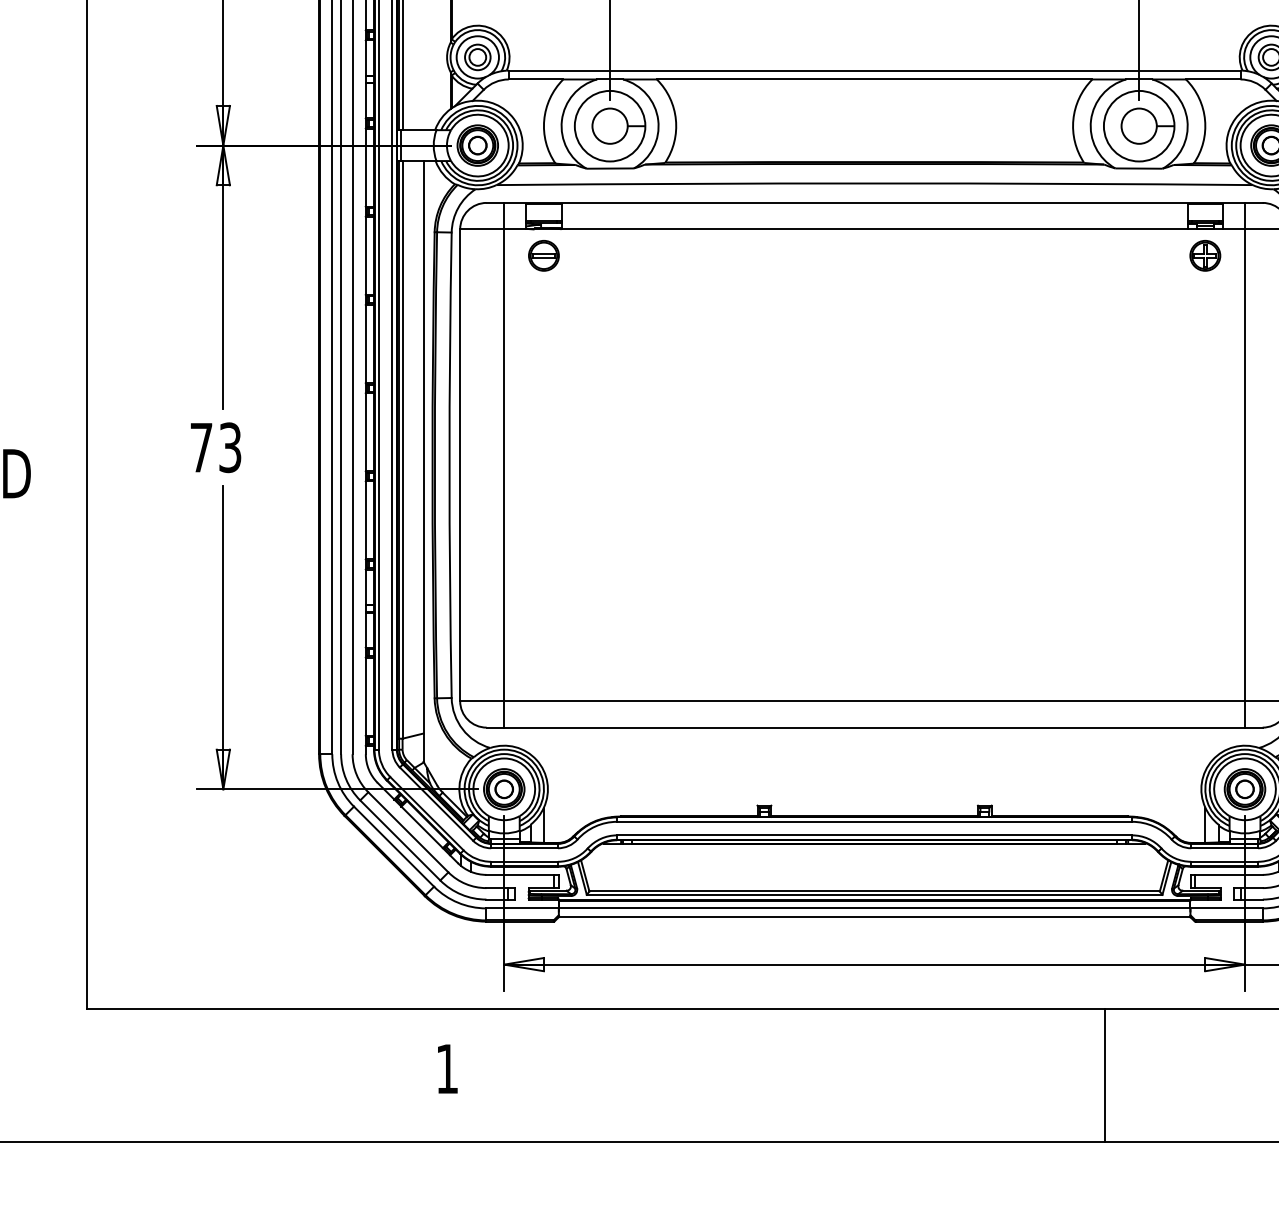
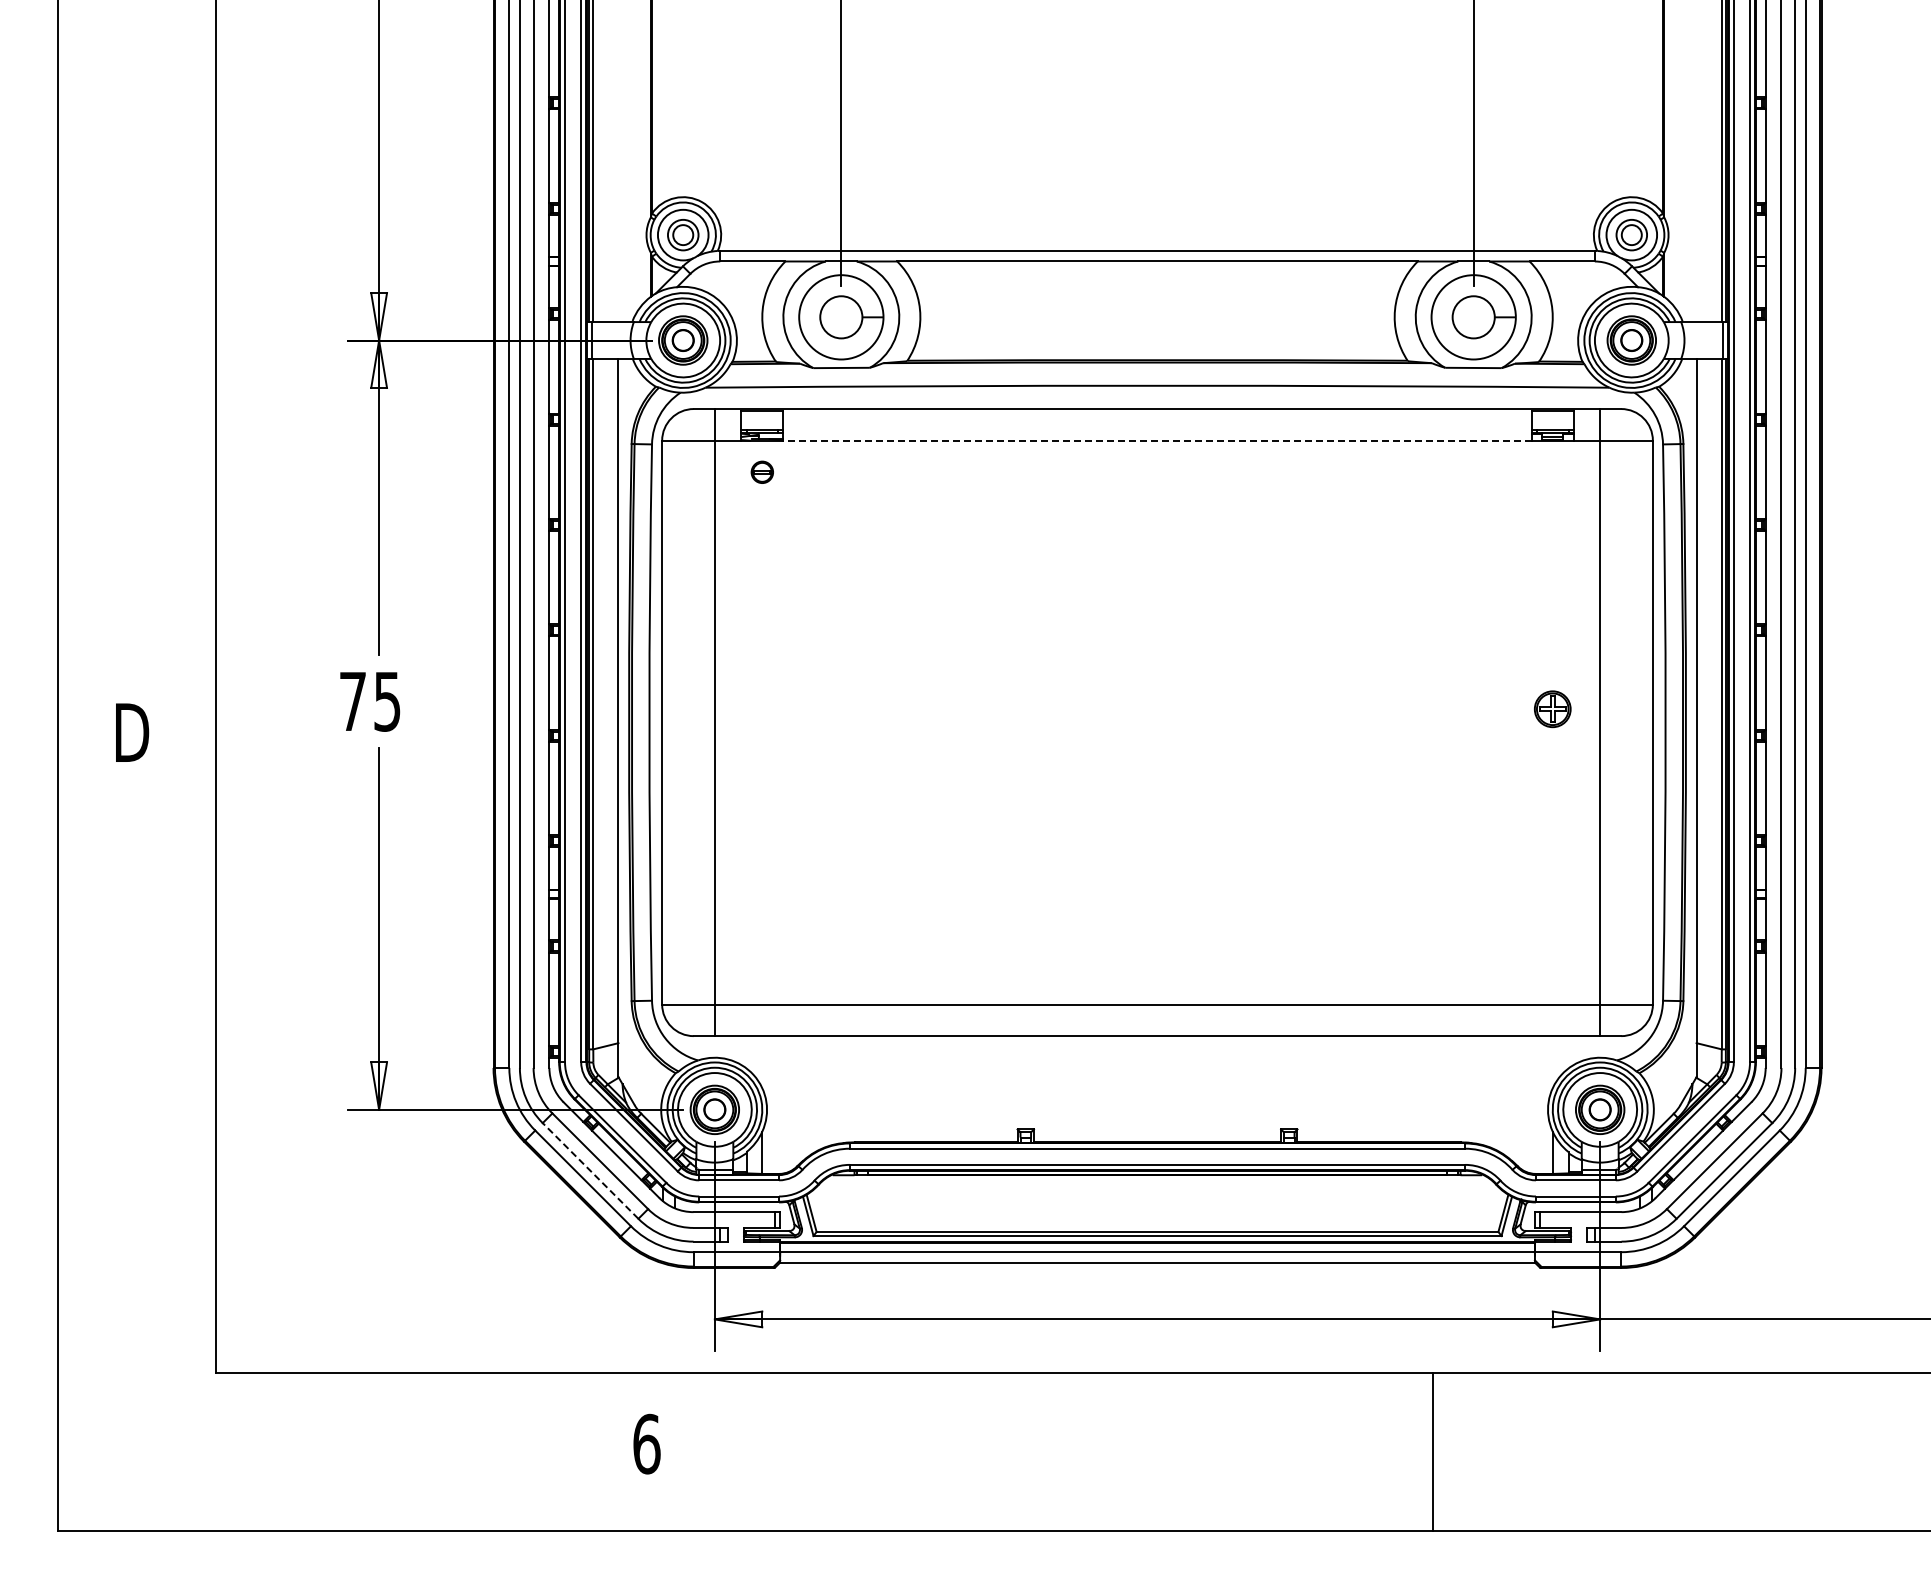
line: (874, 229) -> (1157, 440), solid -> dashed
part: (544, 256) -> (762, 472), size x0.6
part: (1205, 256) -> (1552, 709), moved
text: (230, 447) -> (387, 701), 73 -> 75
line: (400, 840) -> (590, 1170), solid -> dashed
text: (447, 1068) -> (646, 1443), 1 -> 6

